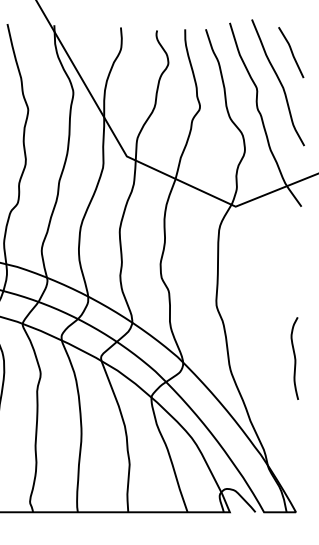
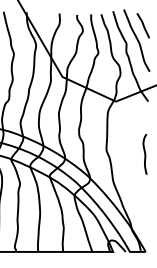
curve: (293, 356) -> (144, 153), moved

